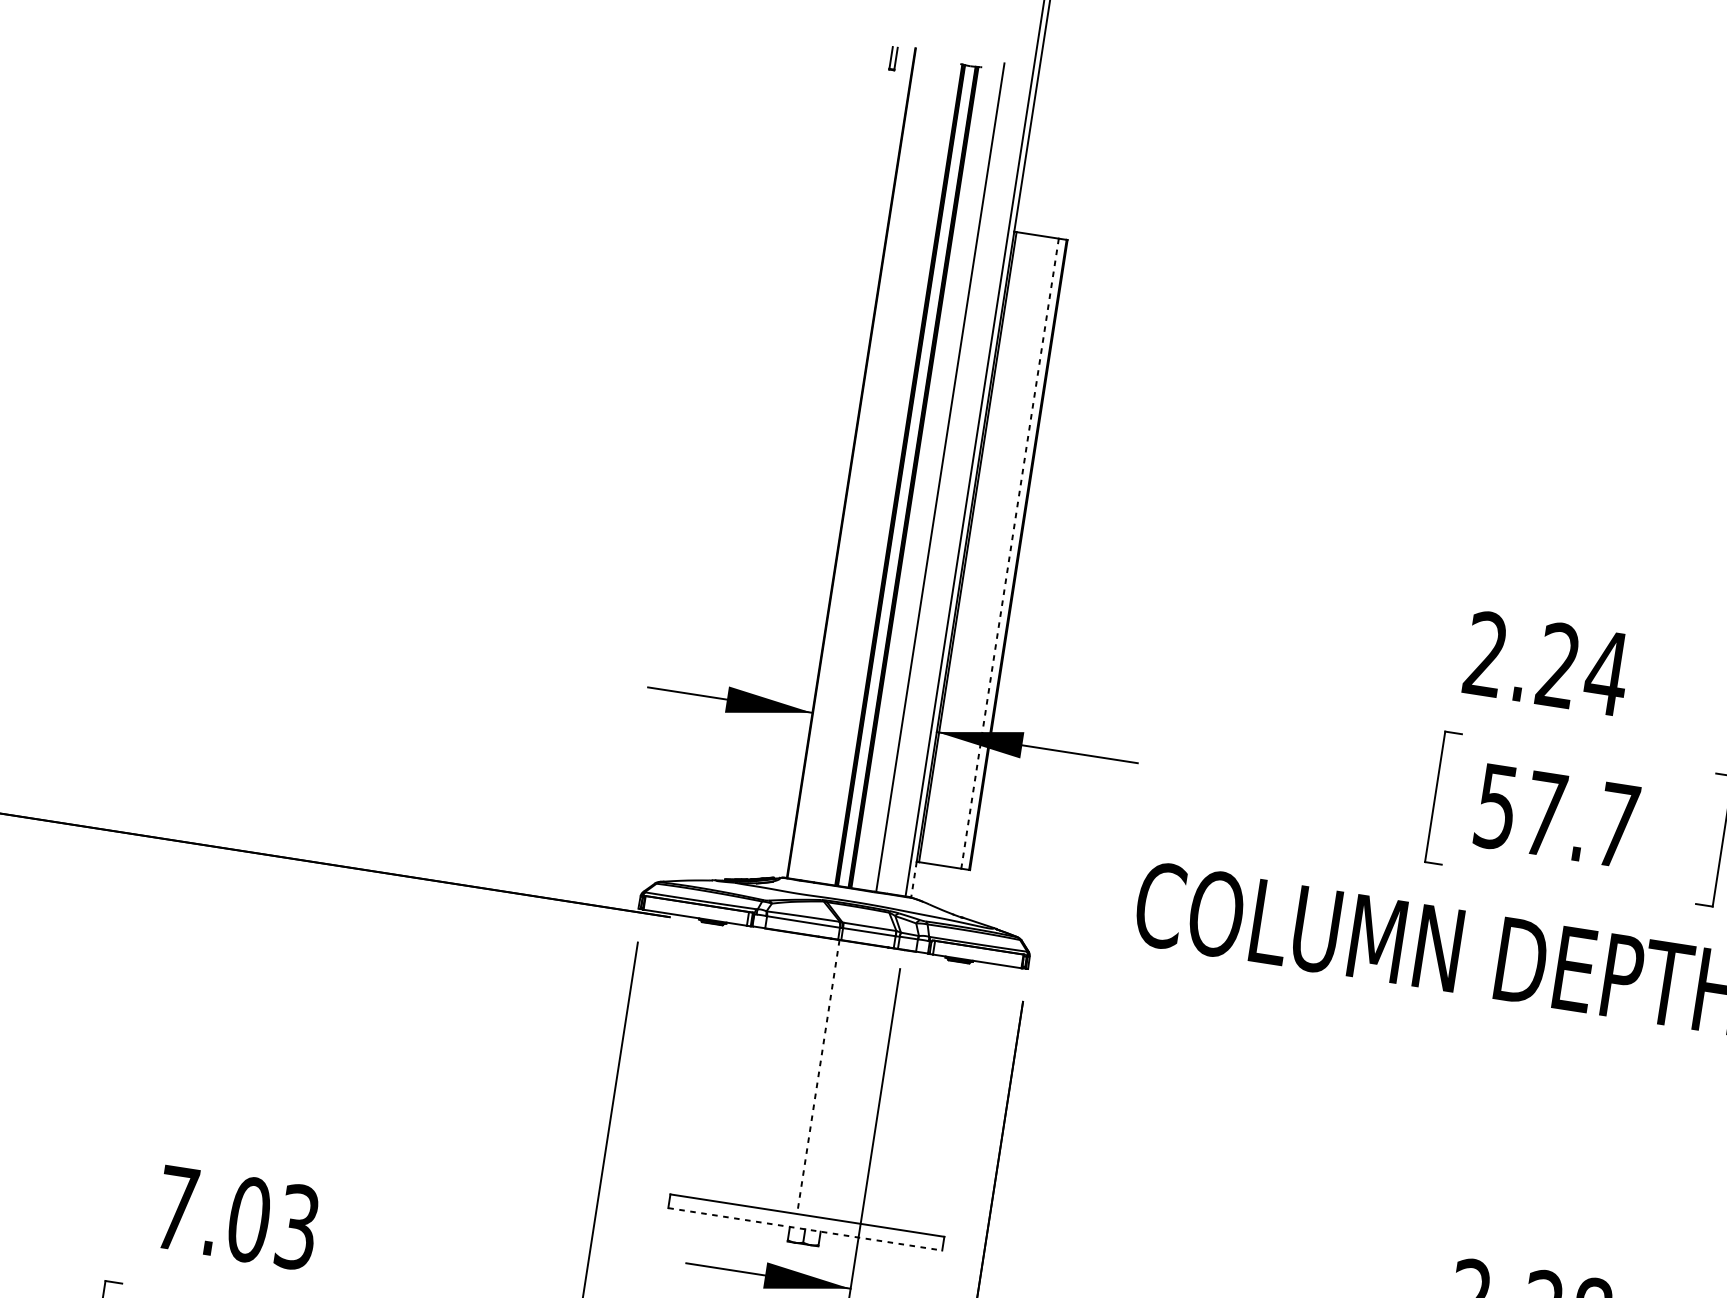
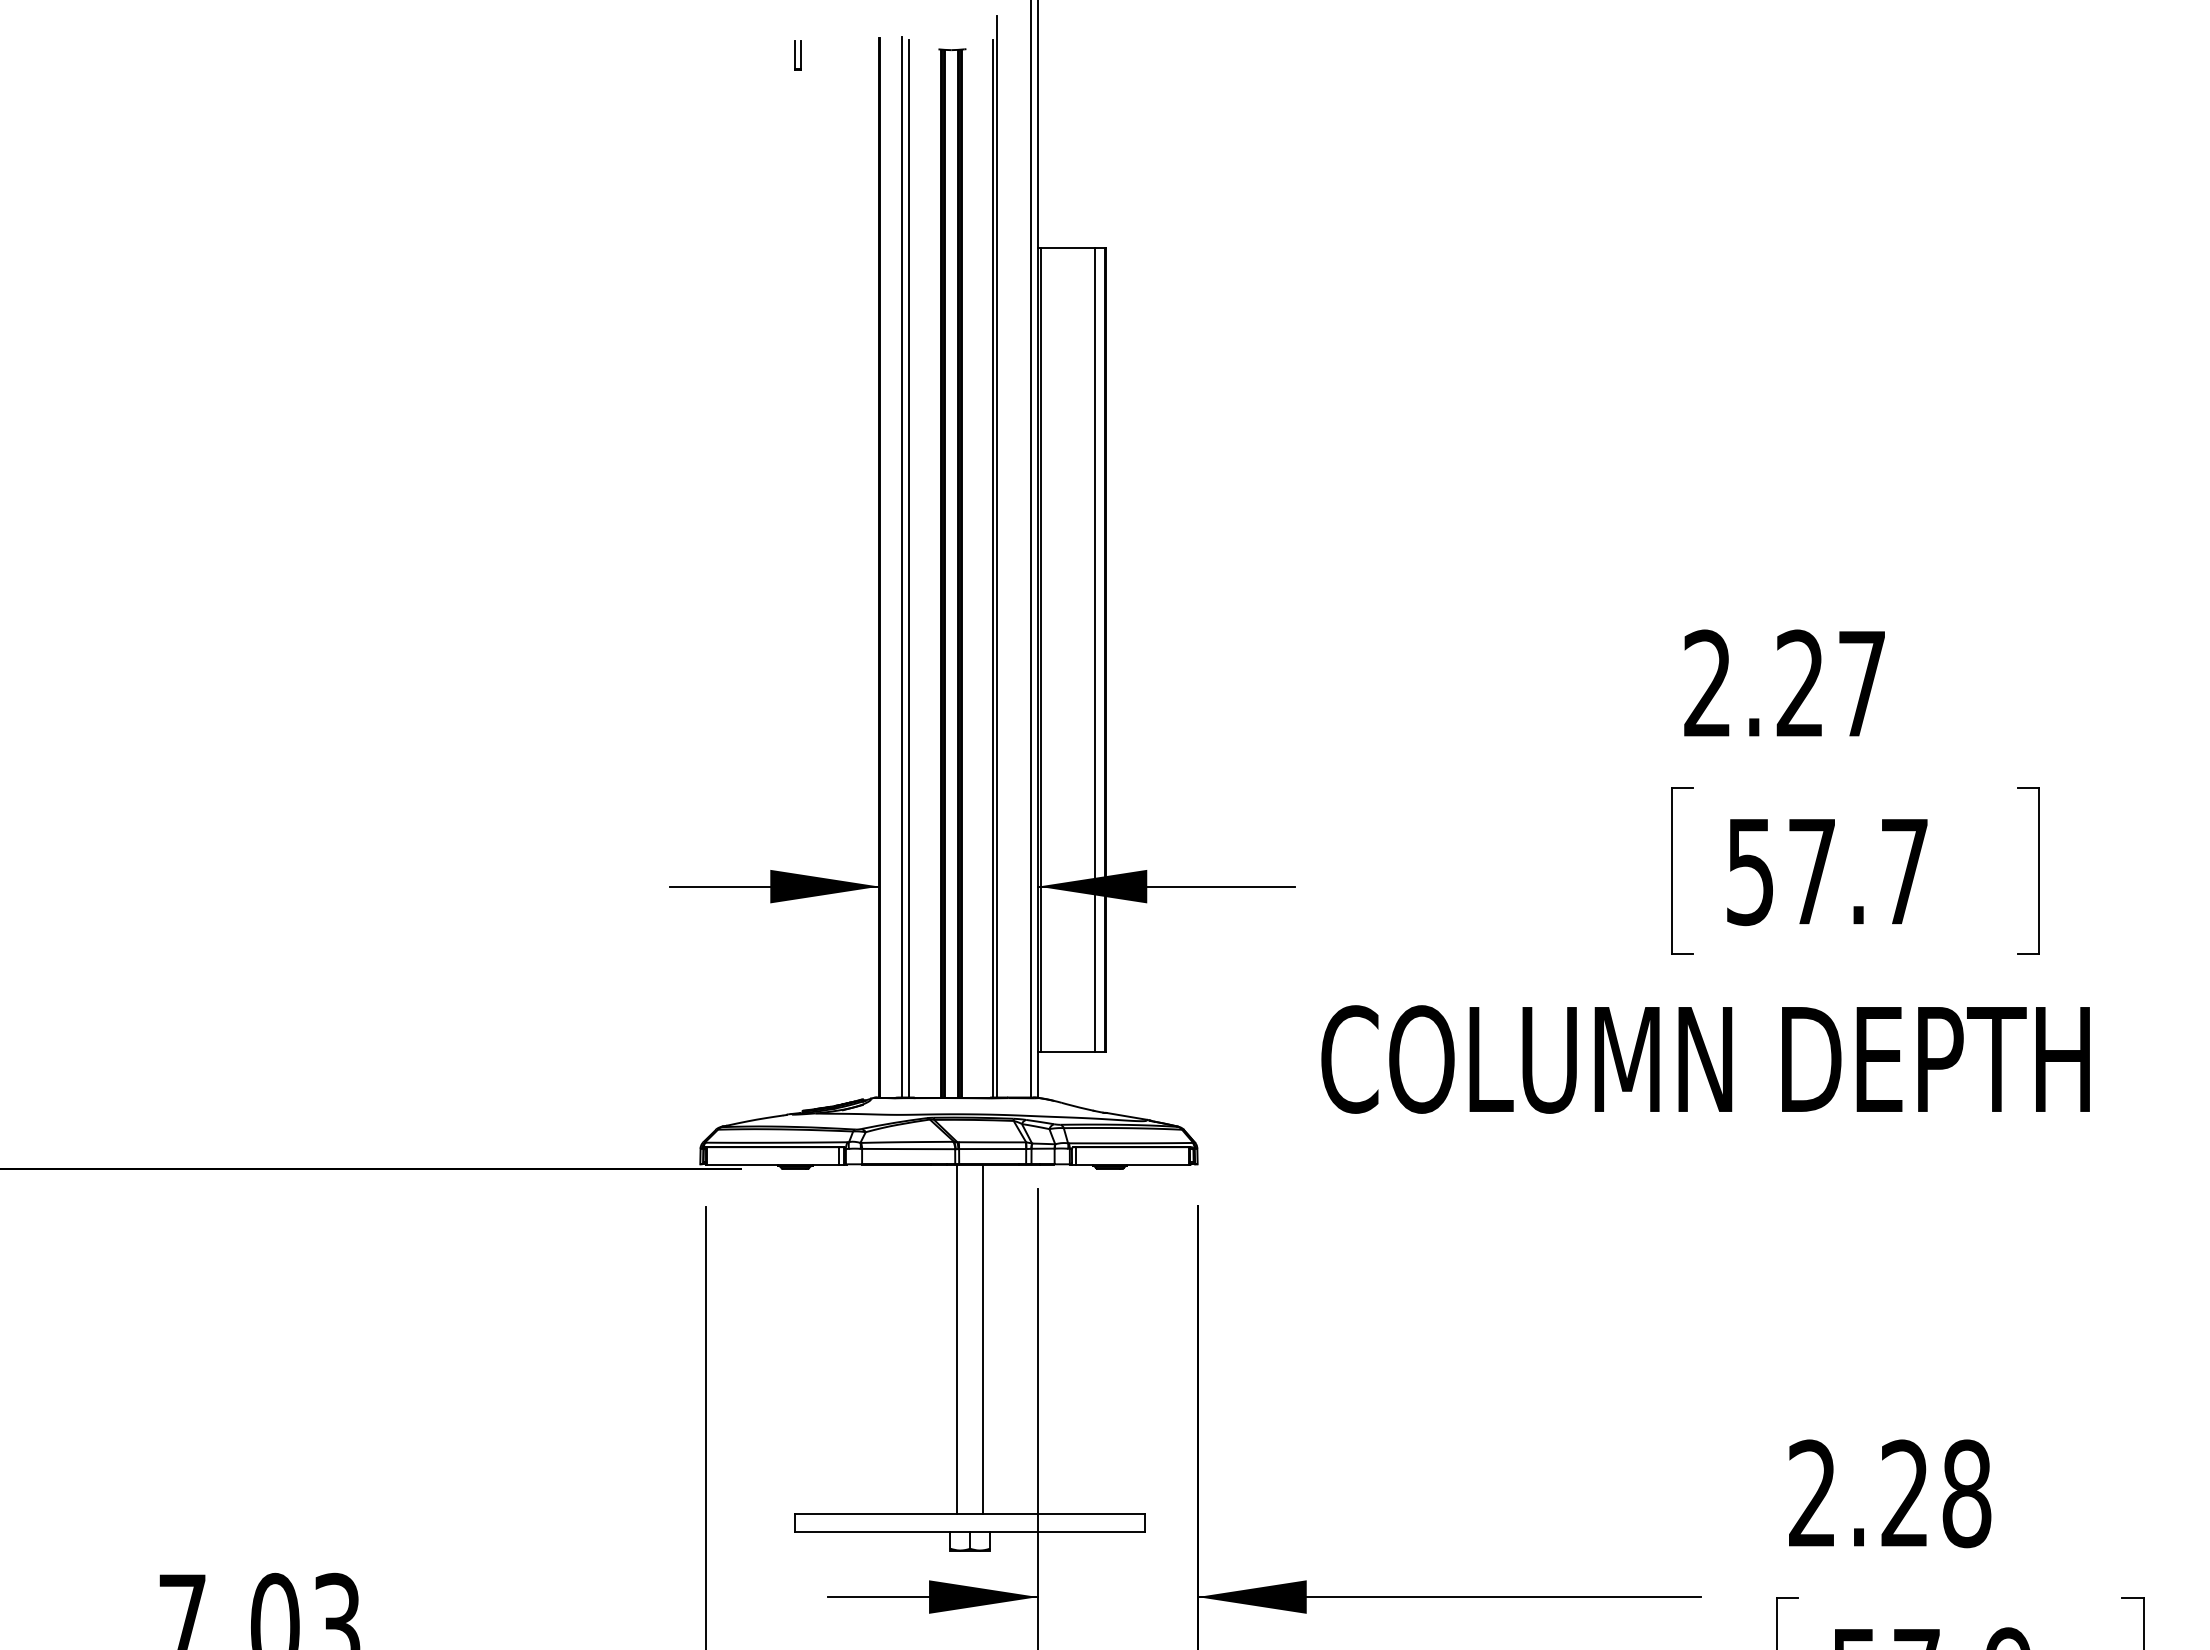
part: (892, 58) -> (797, 55), moved
line: (869, 465) -> (902, 567), added
line: (874, 467) -> (909, 568), added
line: (944, 468) -> (996, 556), added
line: (1010, 554) -> (1095, 650), dashed -> solid
text: (1606, 672) -> (1861, 683), 2.24 -> 2.27
line: (914, 879) -> (1038, 1074), dashed -> solid
line: (818, 1077) -> (957, 1339), dashed -> solid
line: (839, 1080) -> (983, 1339), added
line: (805, 1229) -> (970, 1531), dashed -> solid

